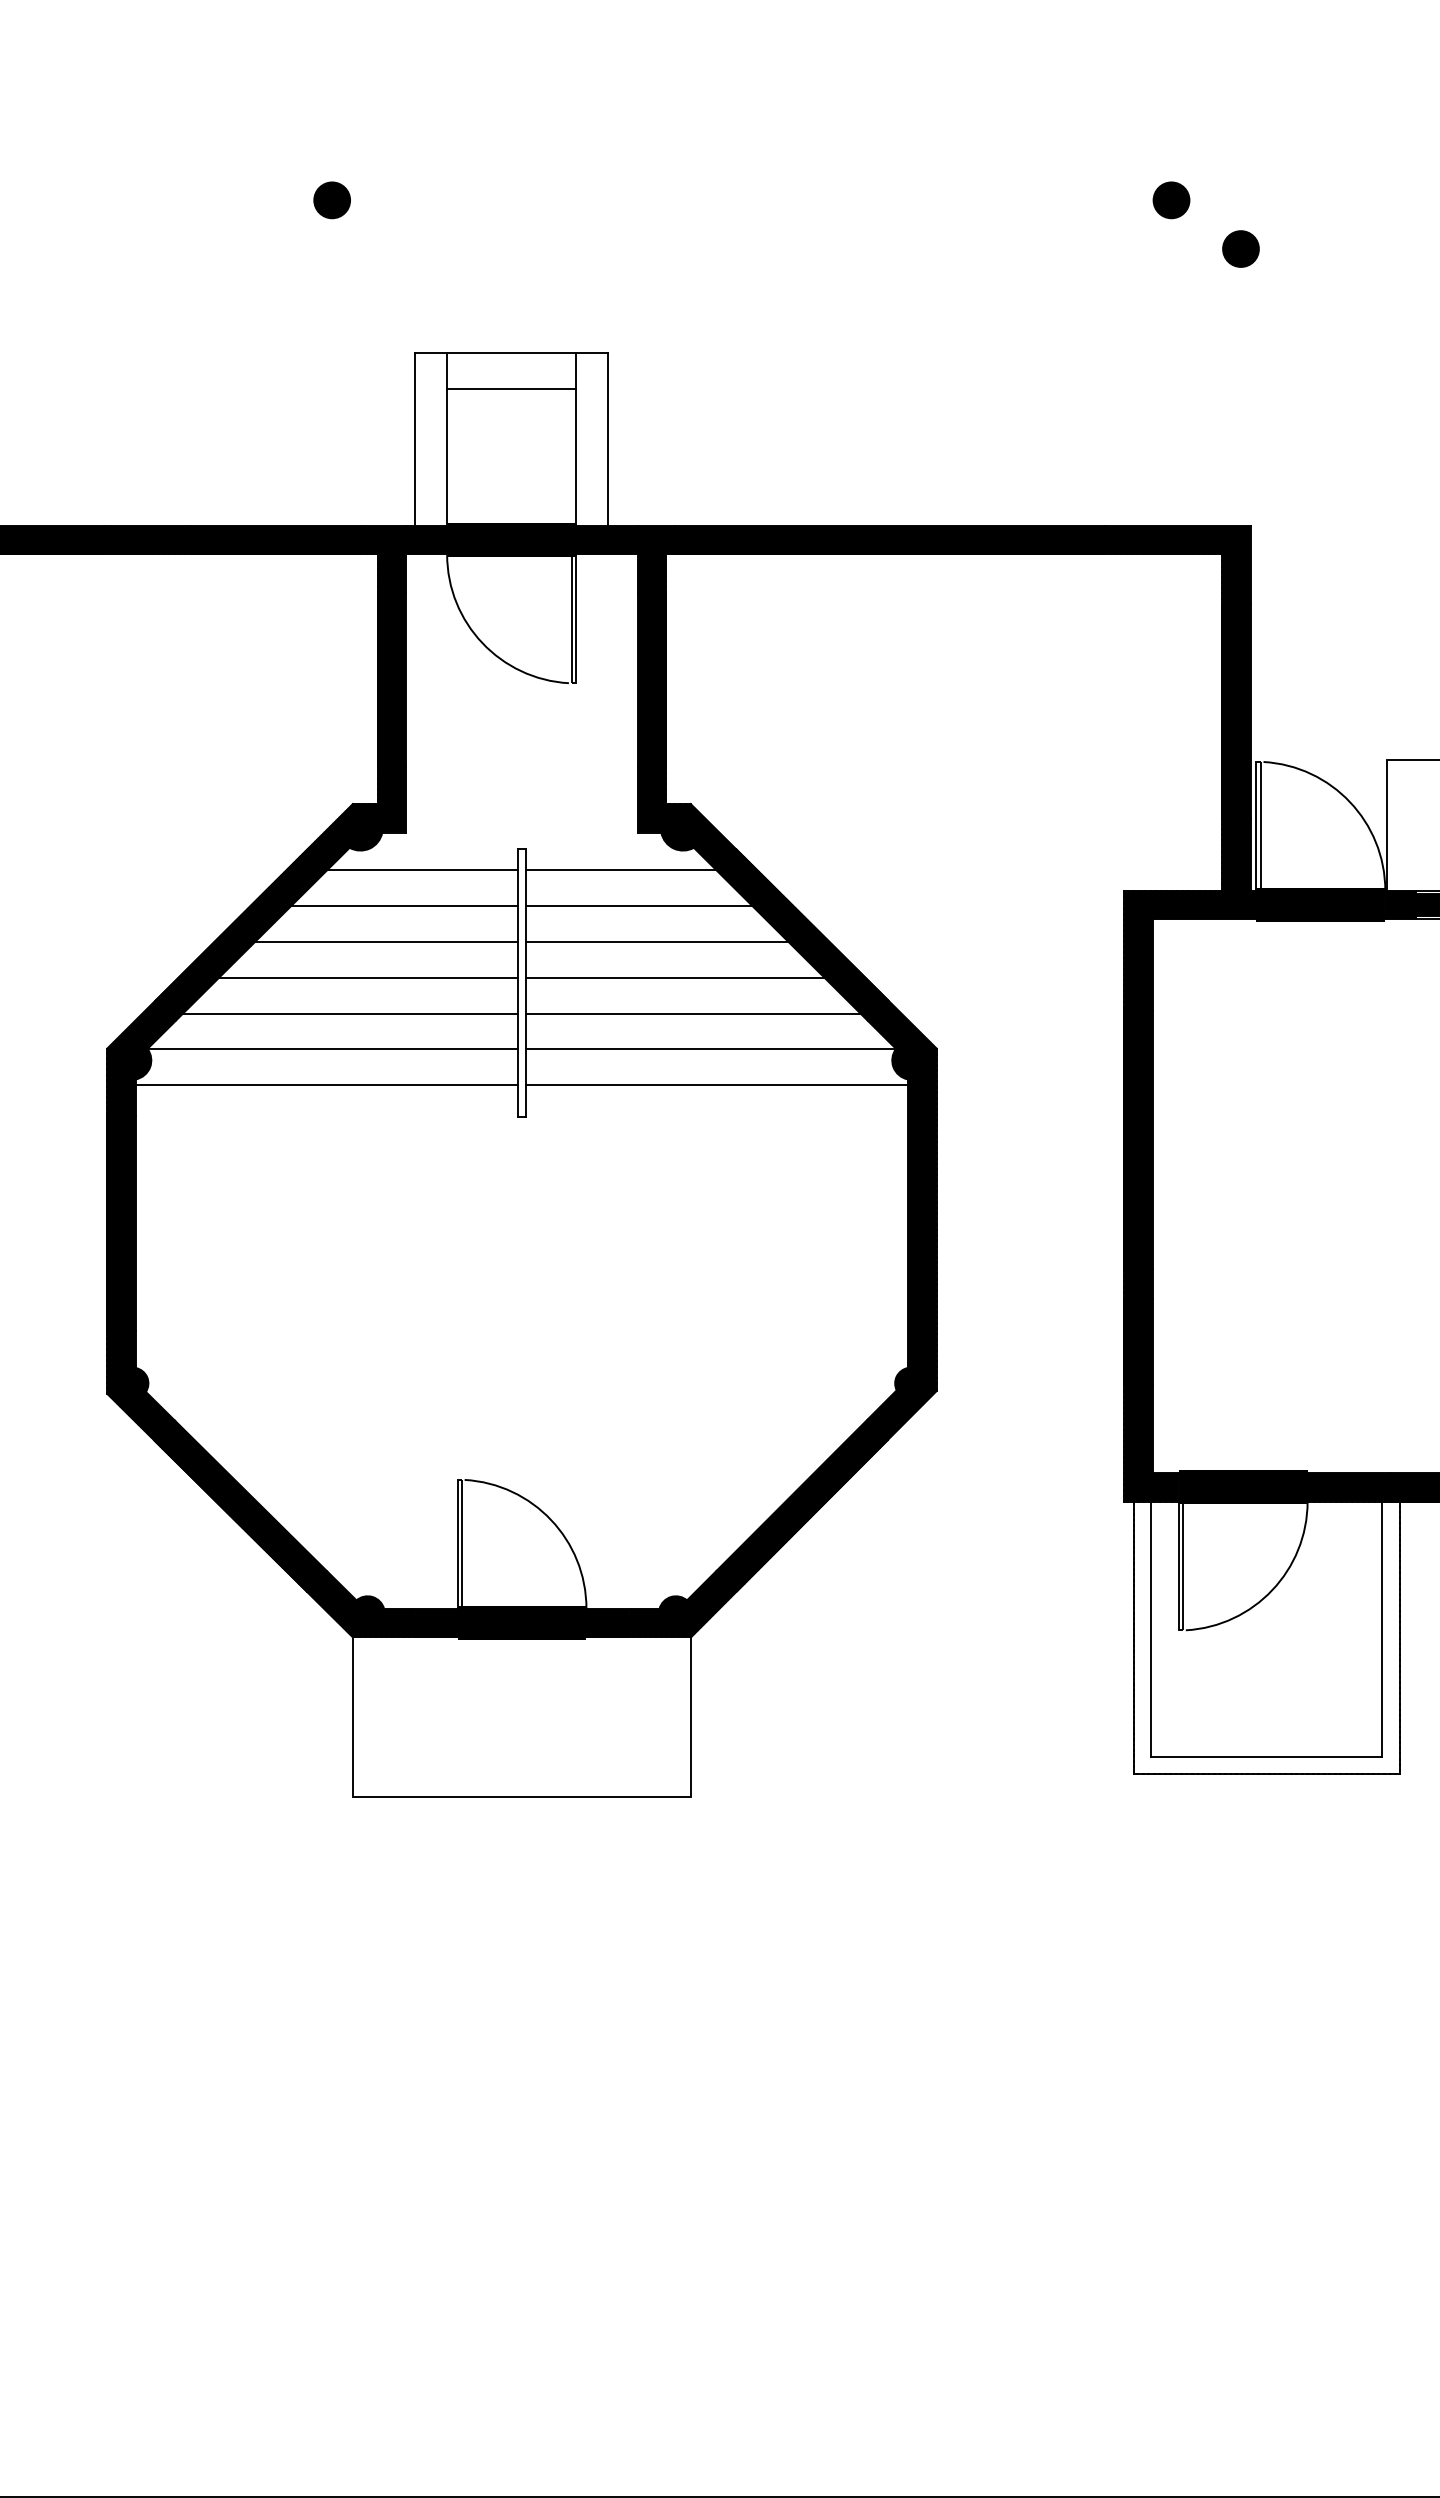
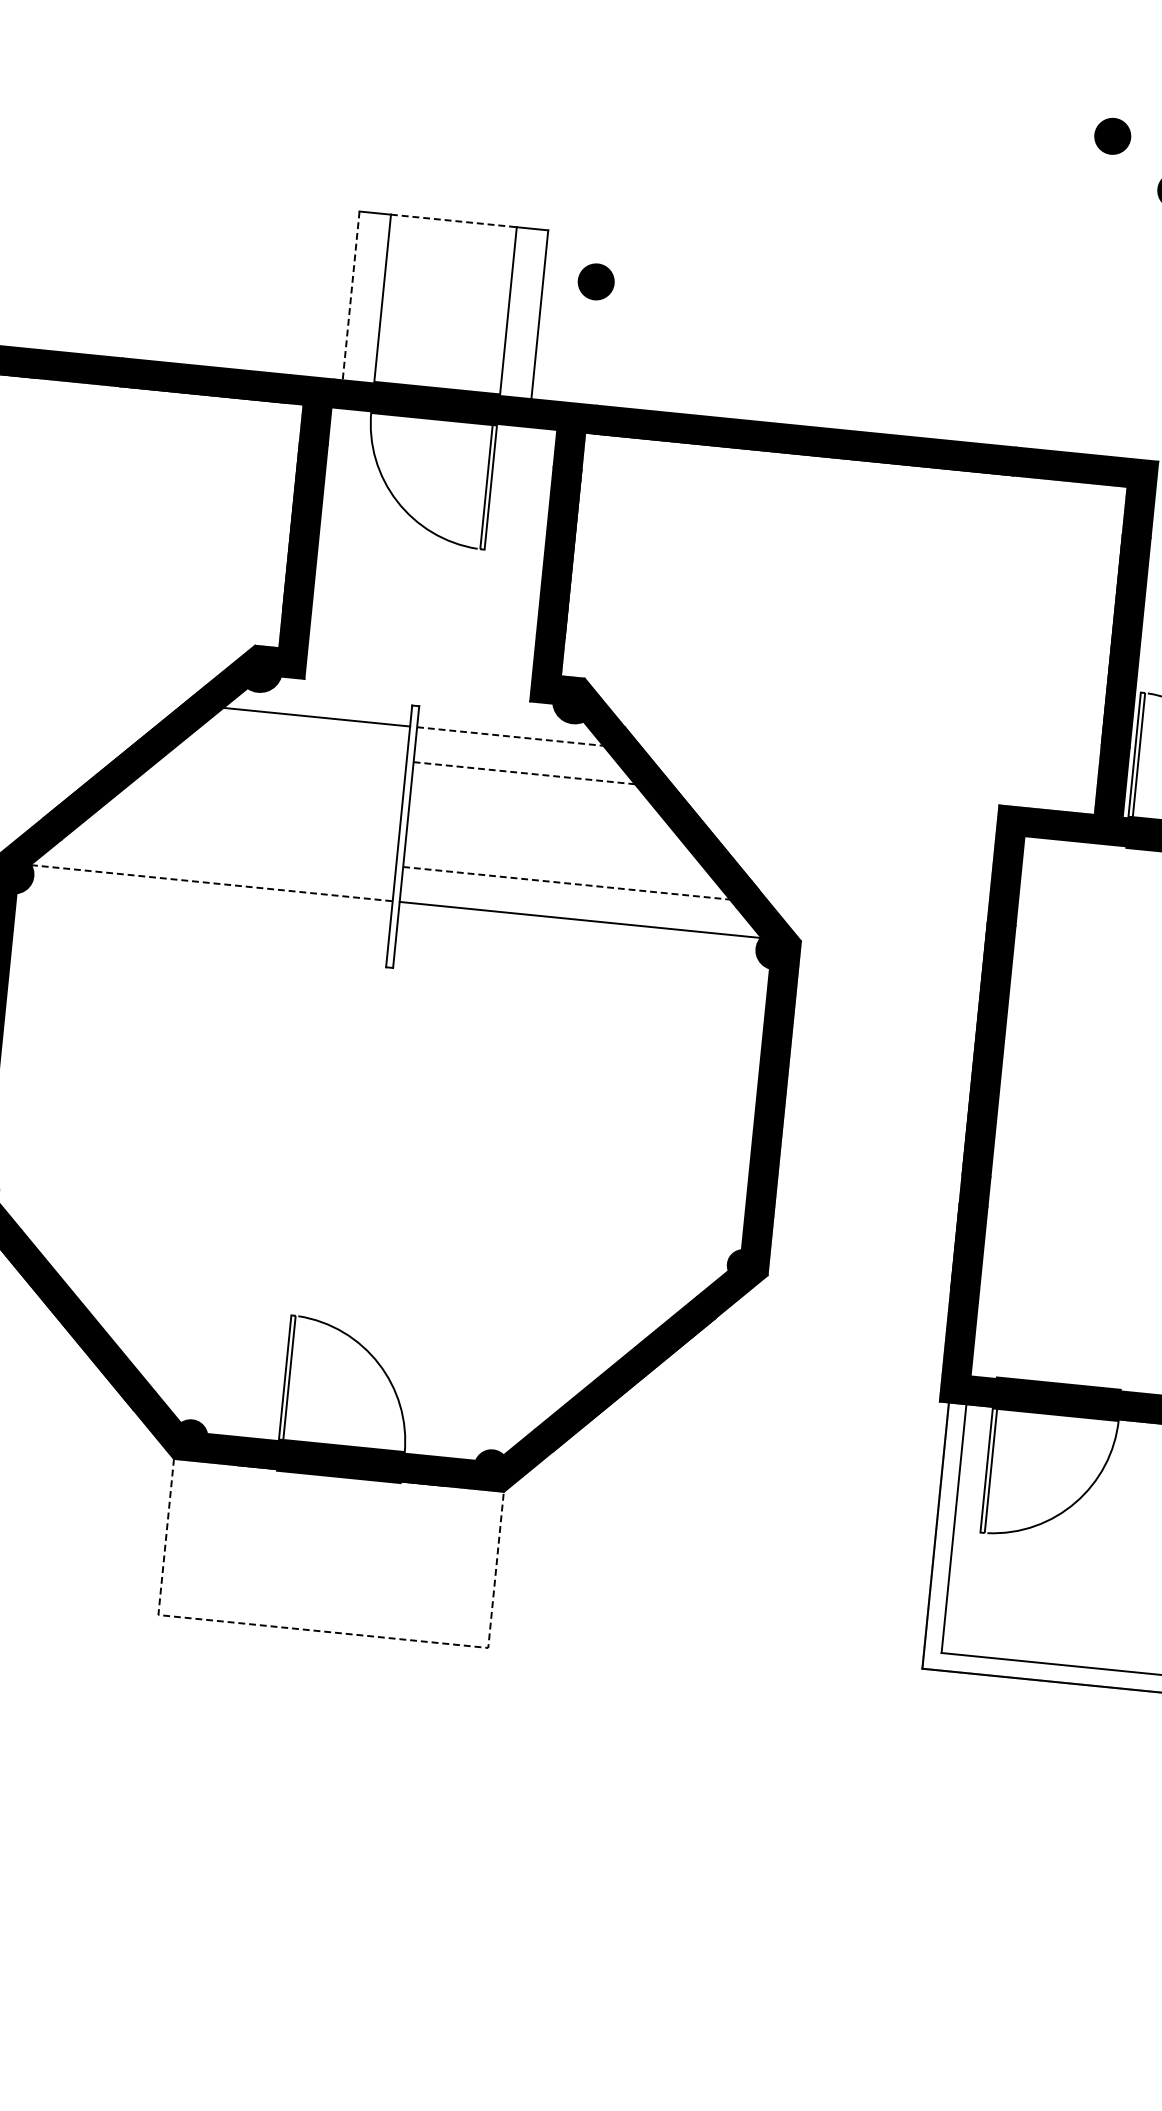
part: (331, 200) -> (595, 281), moved
line: (512, 352) -> (454, 220), solid -> dashed
line: (511, 388) -> (450, 255), removed
line: (414, 439) -> (350, 295), solid -> dashed
line: (621, 870) -> (510, 736), solid -> dashed
line: (404, 906) -> (295, 750), removed
line: (639, 906) -> (524, 773), solid -> dashed
line: (386, 941) -> (274, 783), removed
line: (656, 941) -> (537, 809), removed
line: (368, 977) -> (253, 816), removed
line: (674, 977) -> (552, 846), removed
line: (350, 1013) -> (232, 849), removed
line: (693, 1013) -> (567, 883), solid -> dashed
line: (333, 1049) -> (212, 883), solid -> dashed
line: (326, 1085) -> (201, 917), removed
line: (716, 1085) -> (582, 955), removed
line: (522, 1797) -> (323, 1631), solid -> dashed

